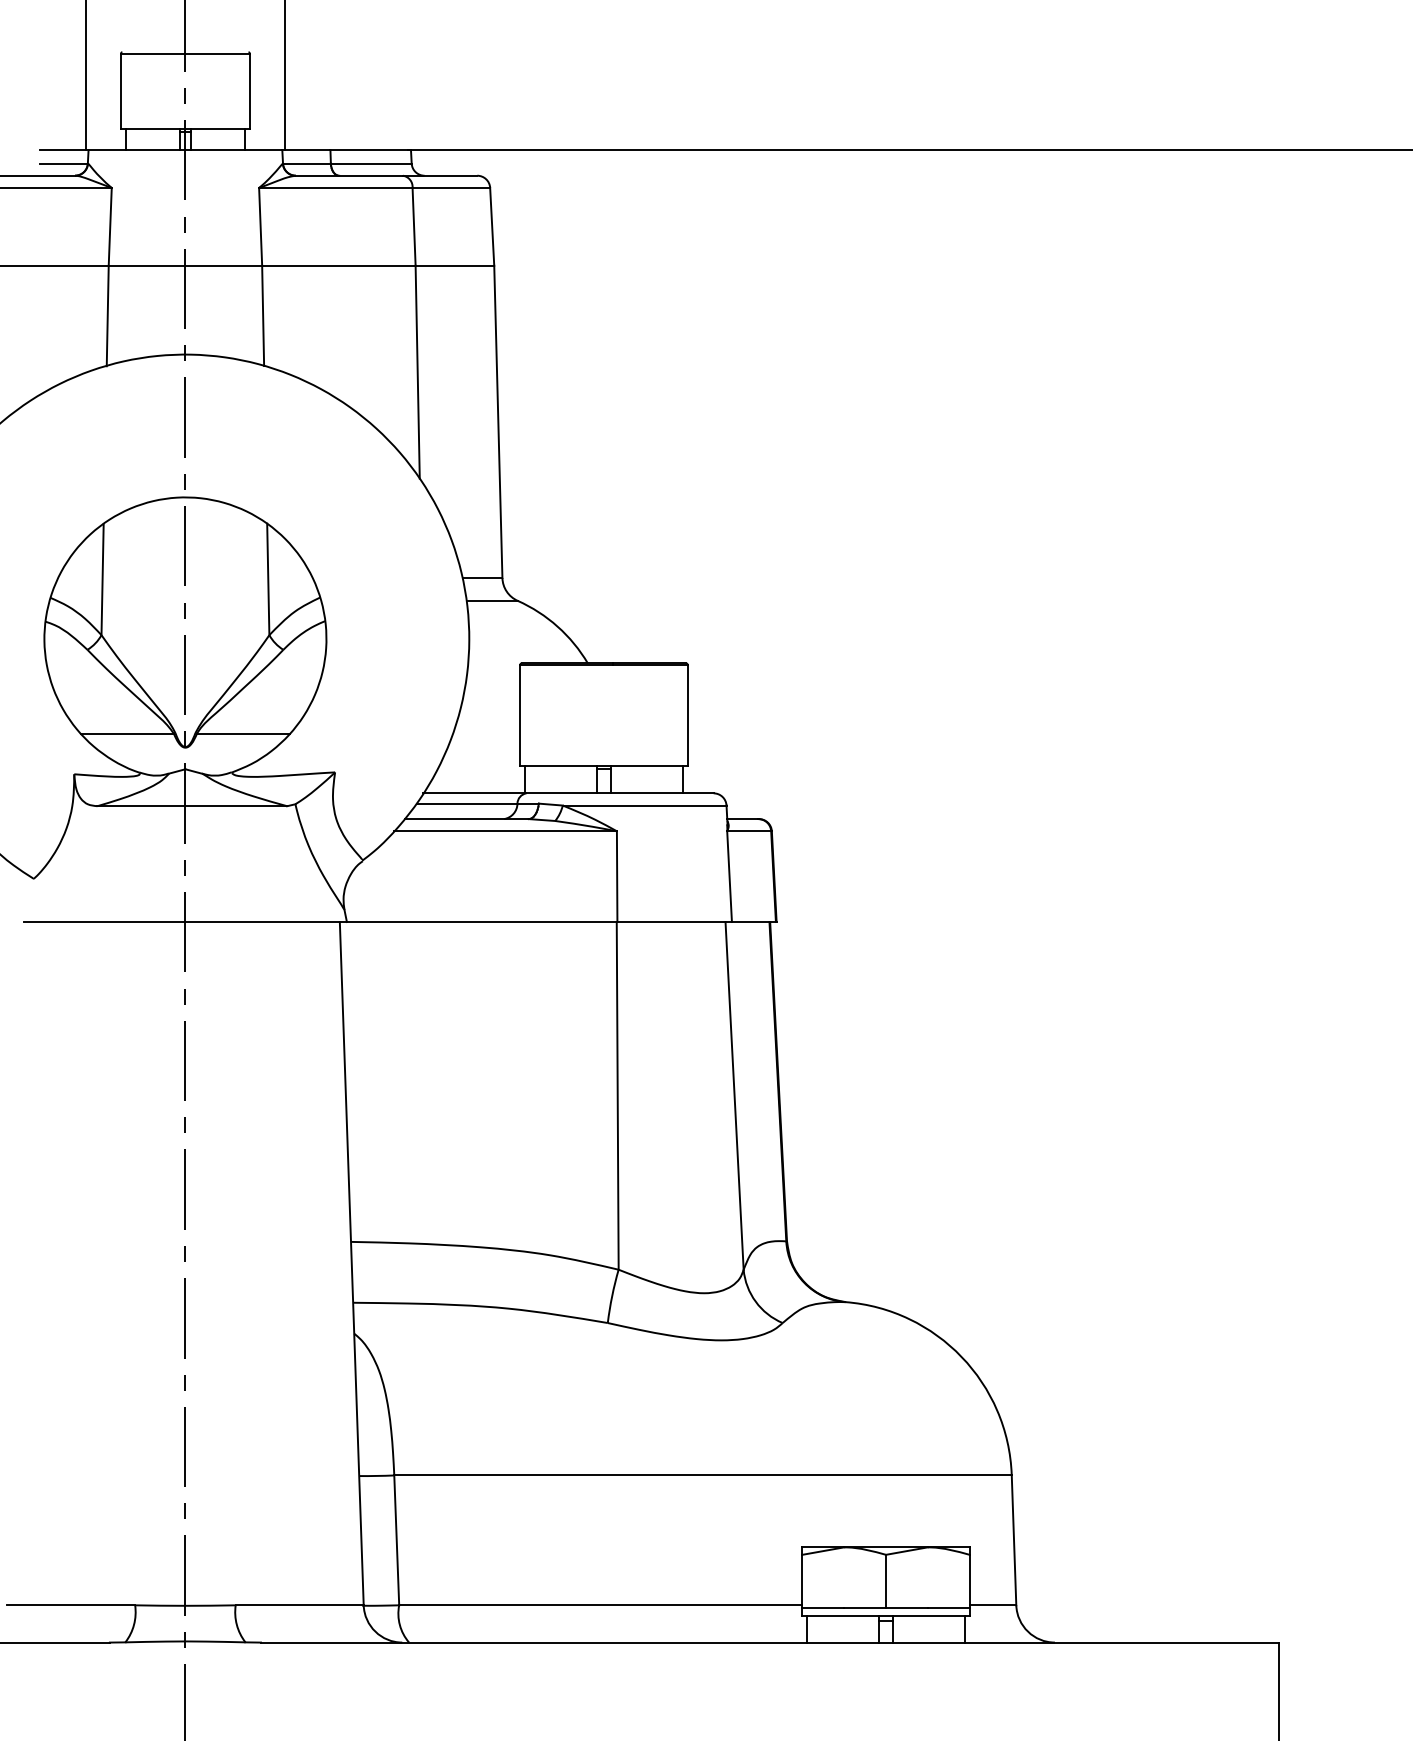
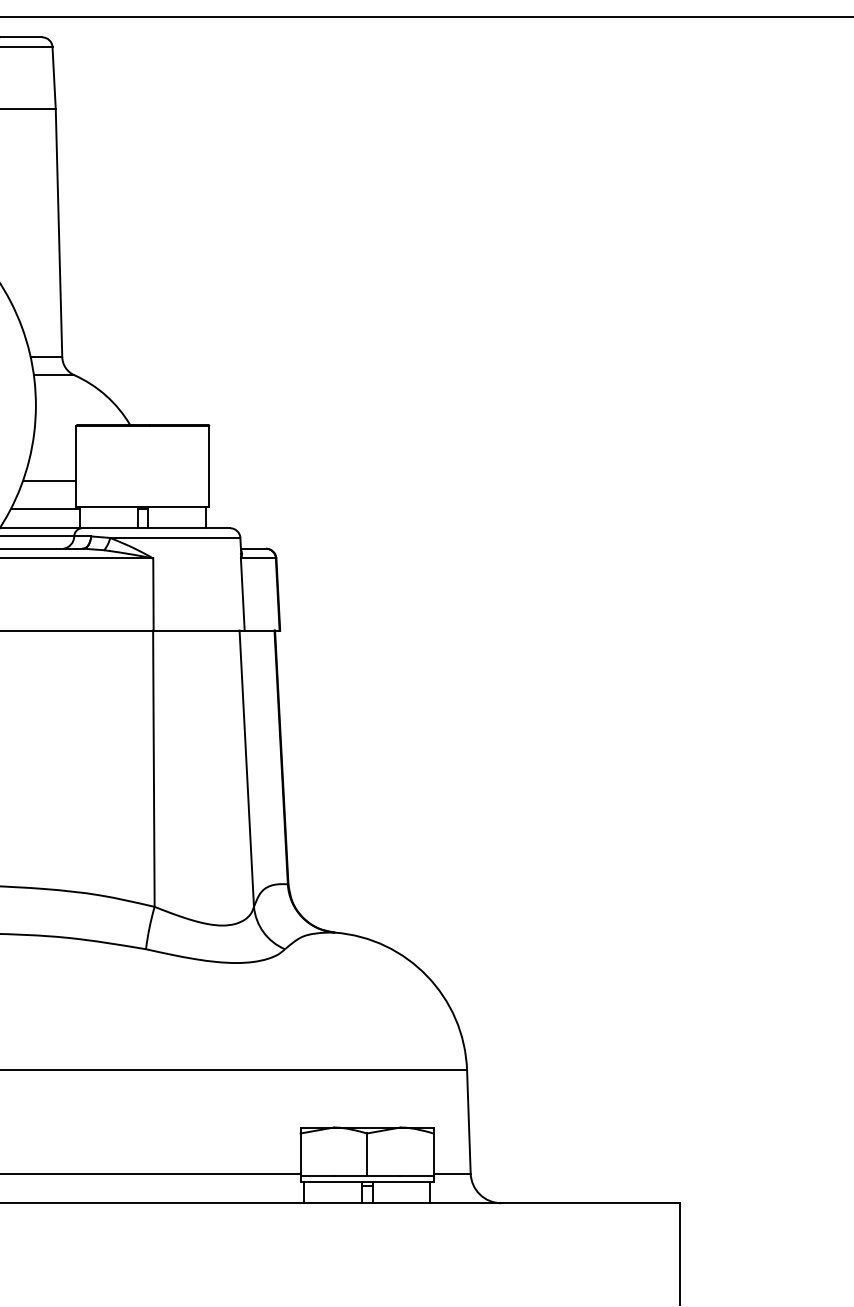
line: (486, 733) -> (49, 480), added
line: (481, 768) -> (45, 508), added

